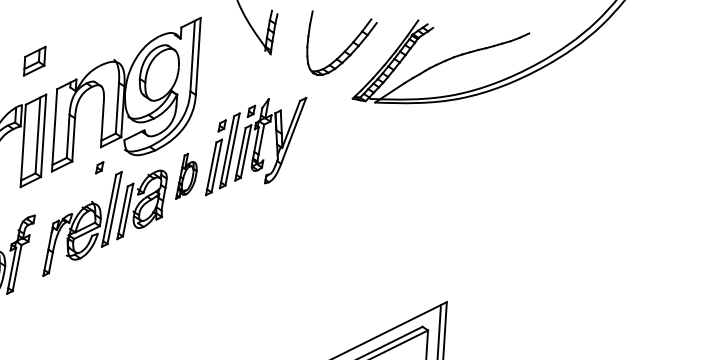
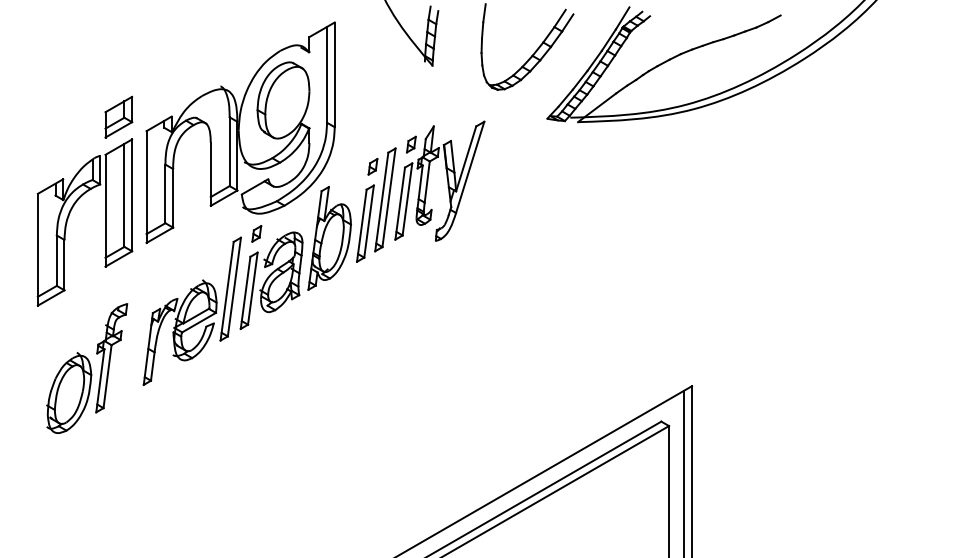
part: (34, 60) -> (118, 116), moved
part: (99, 167) -> (256, 233), moved
part: (186, 176) -> (329, 238), size x1.67

